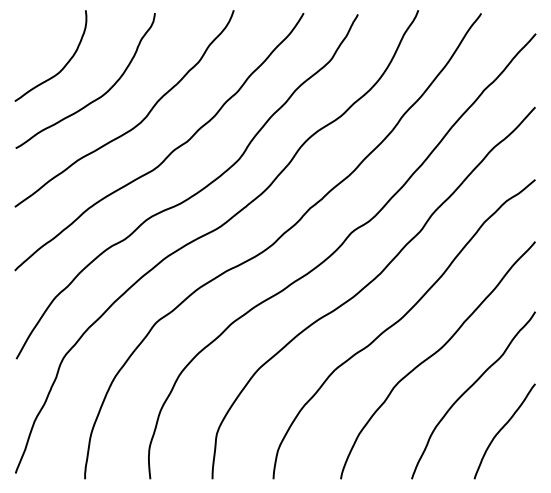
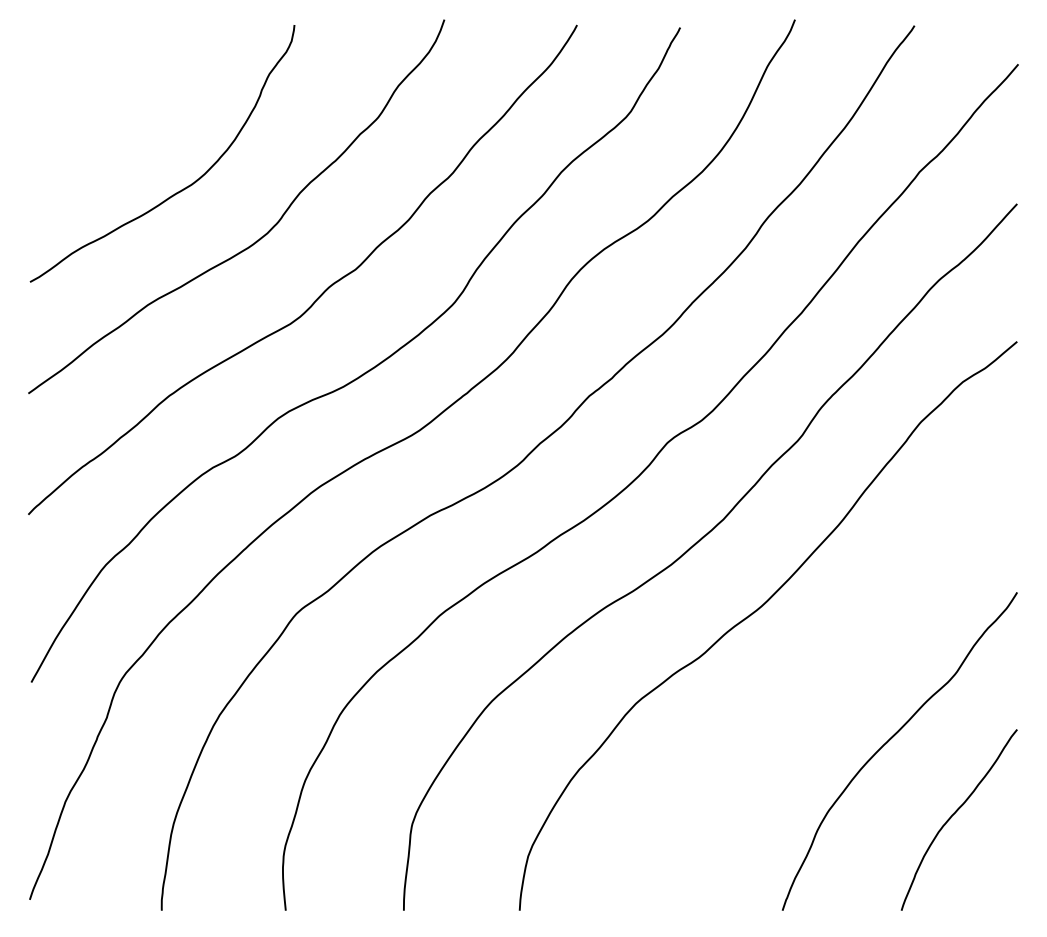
curve: (62, 67) -> (118, 128), removed
curve: (435, 354) -> (827, 673), removed

